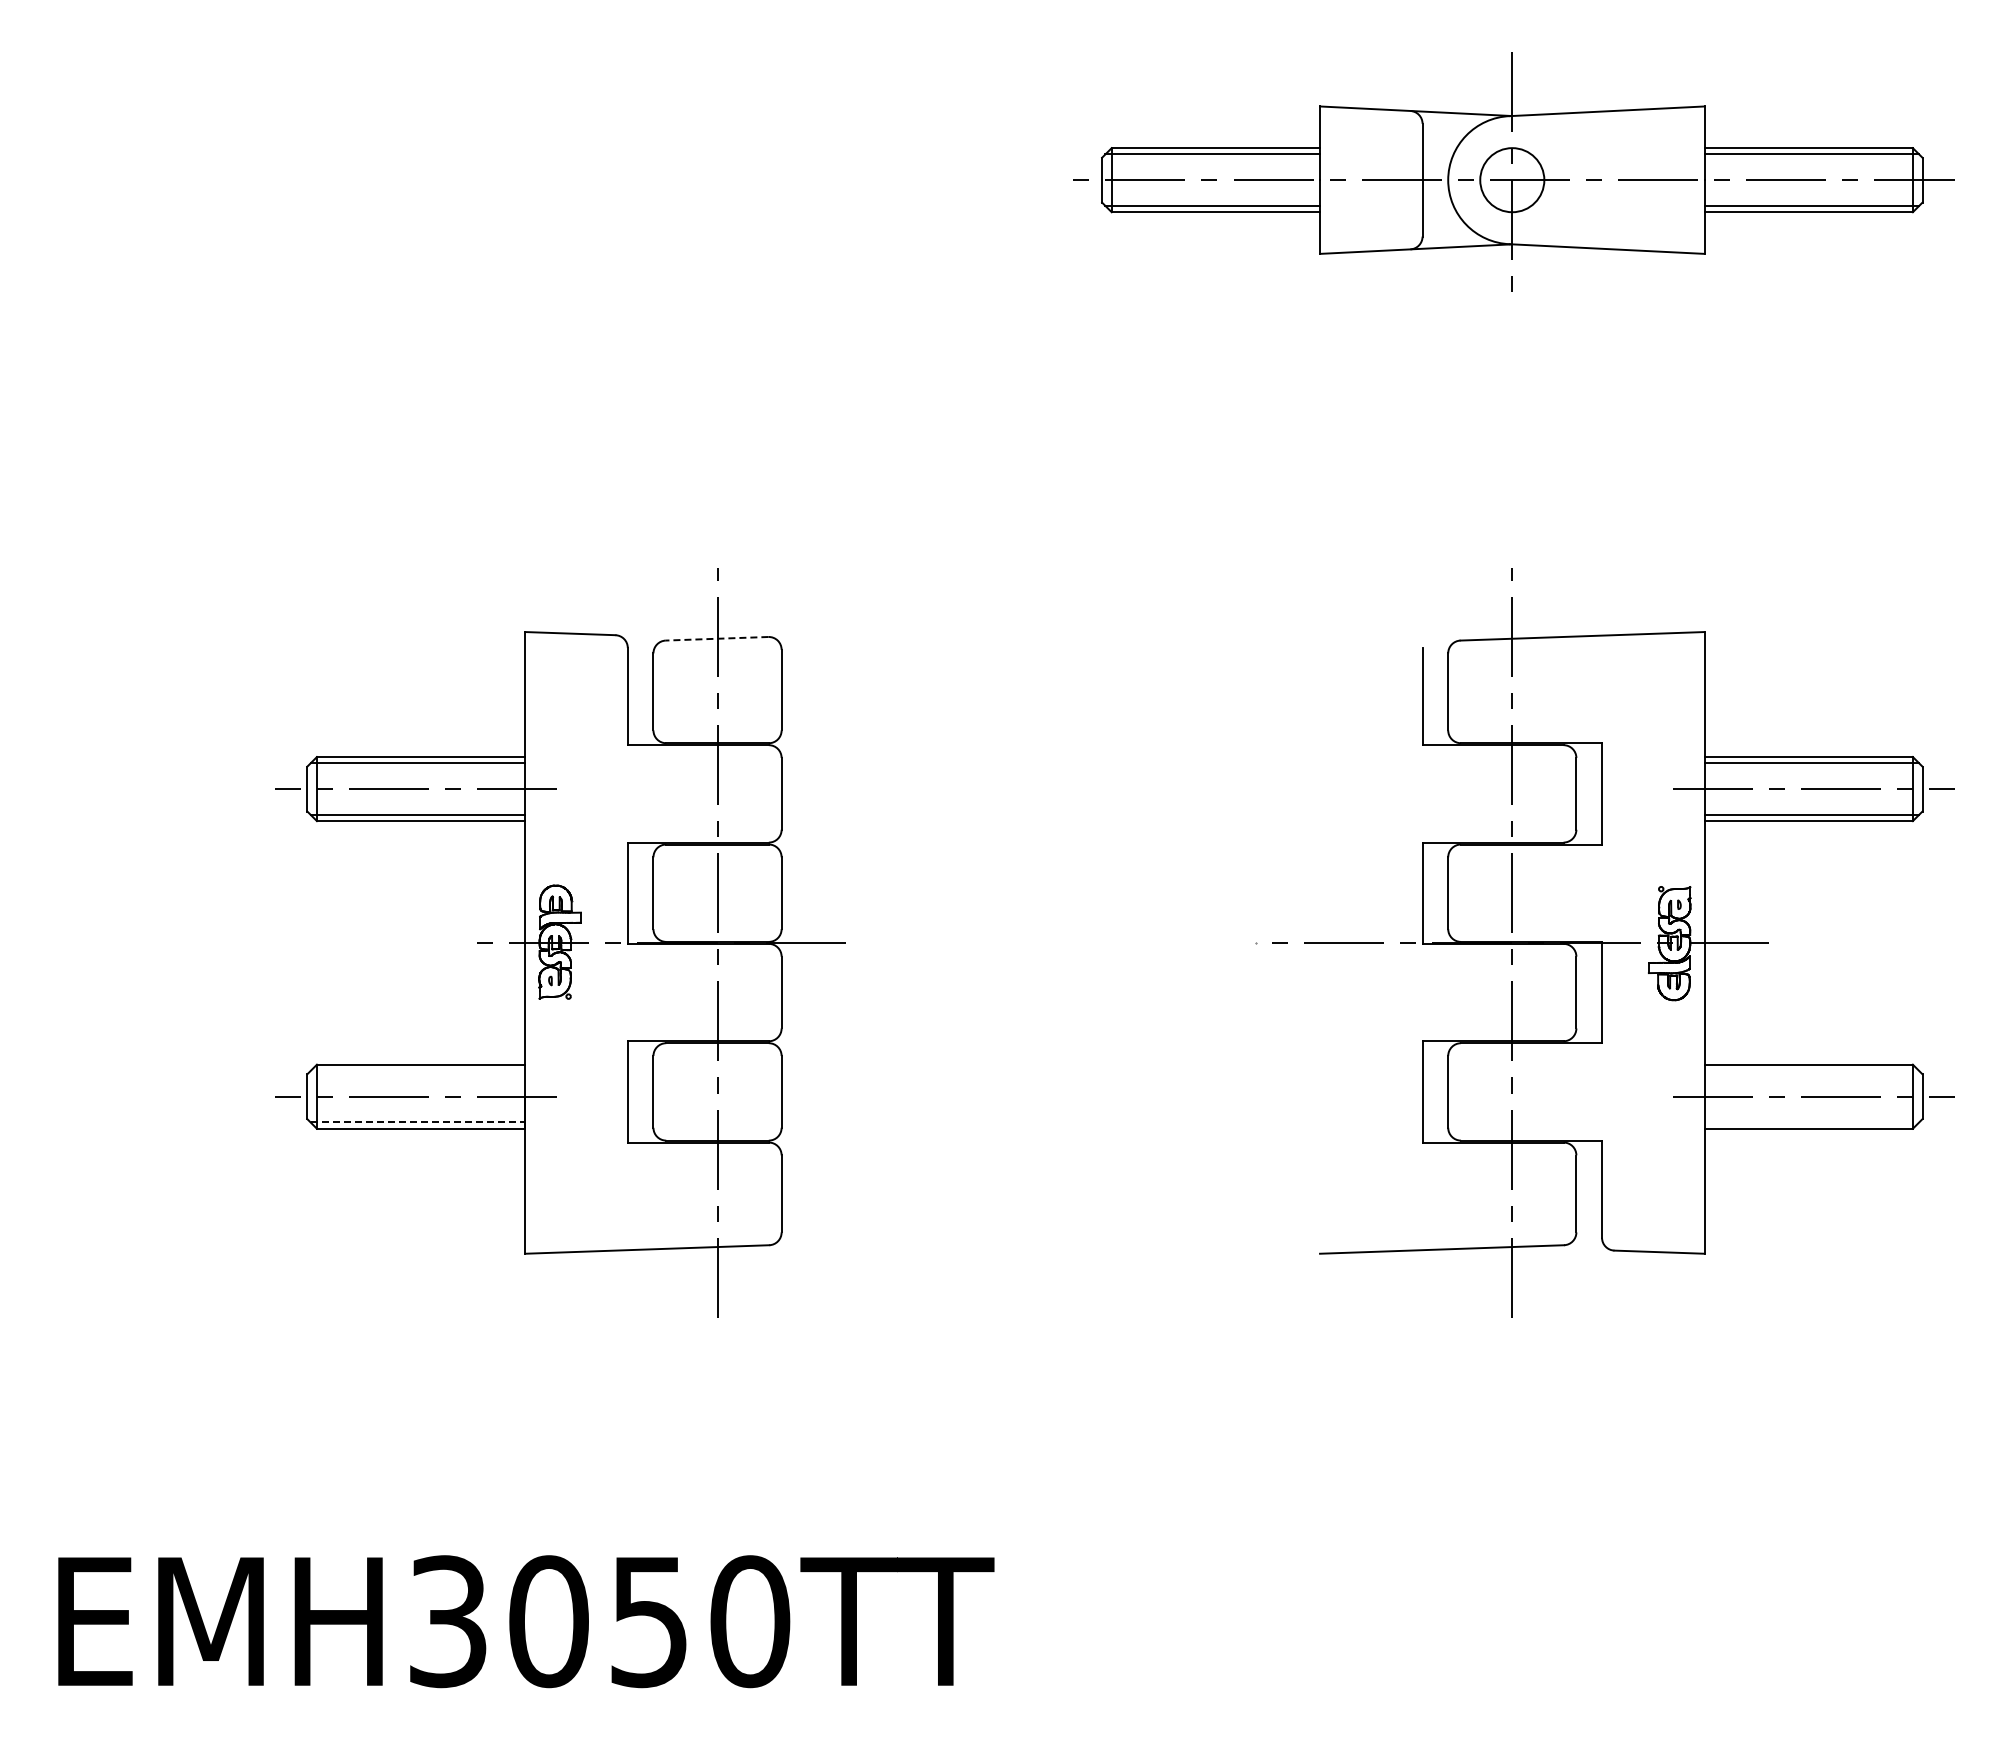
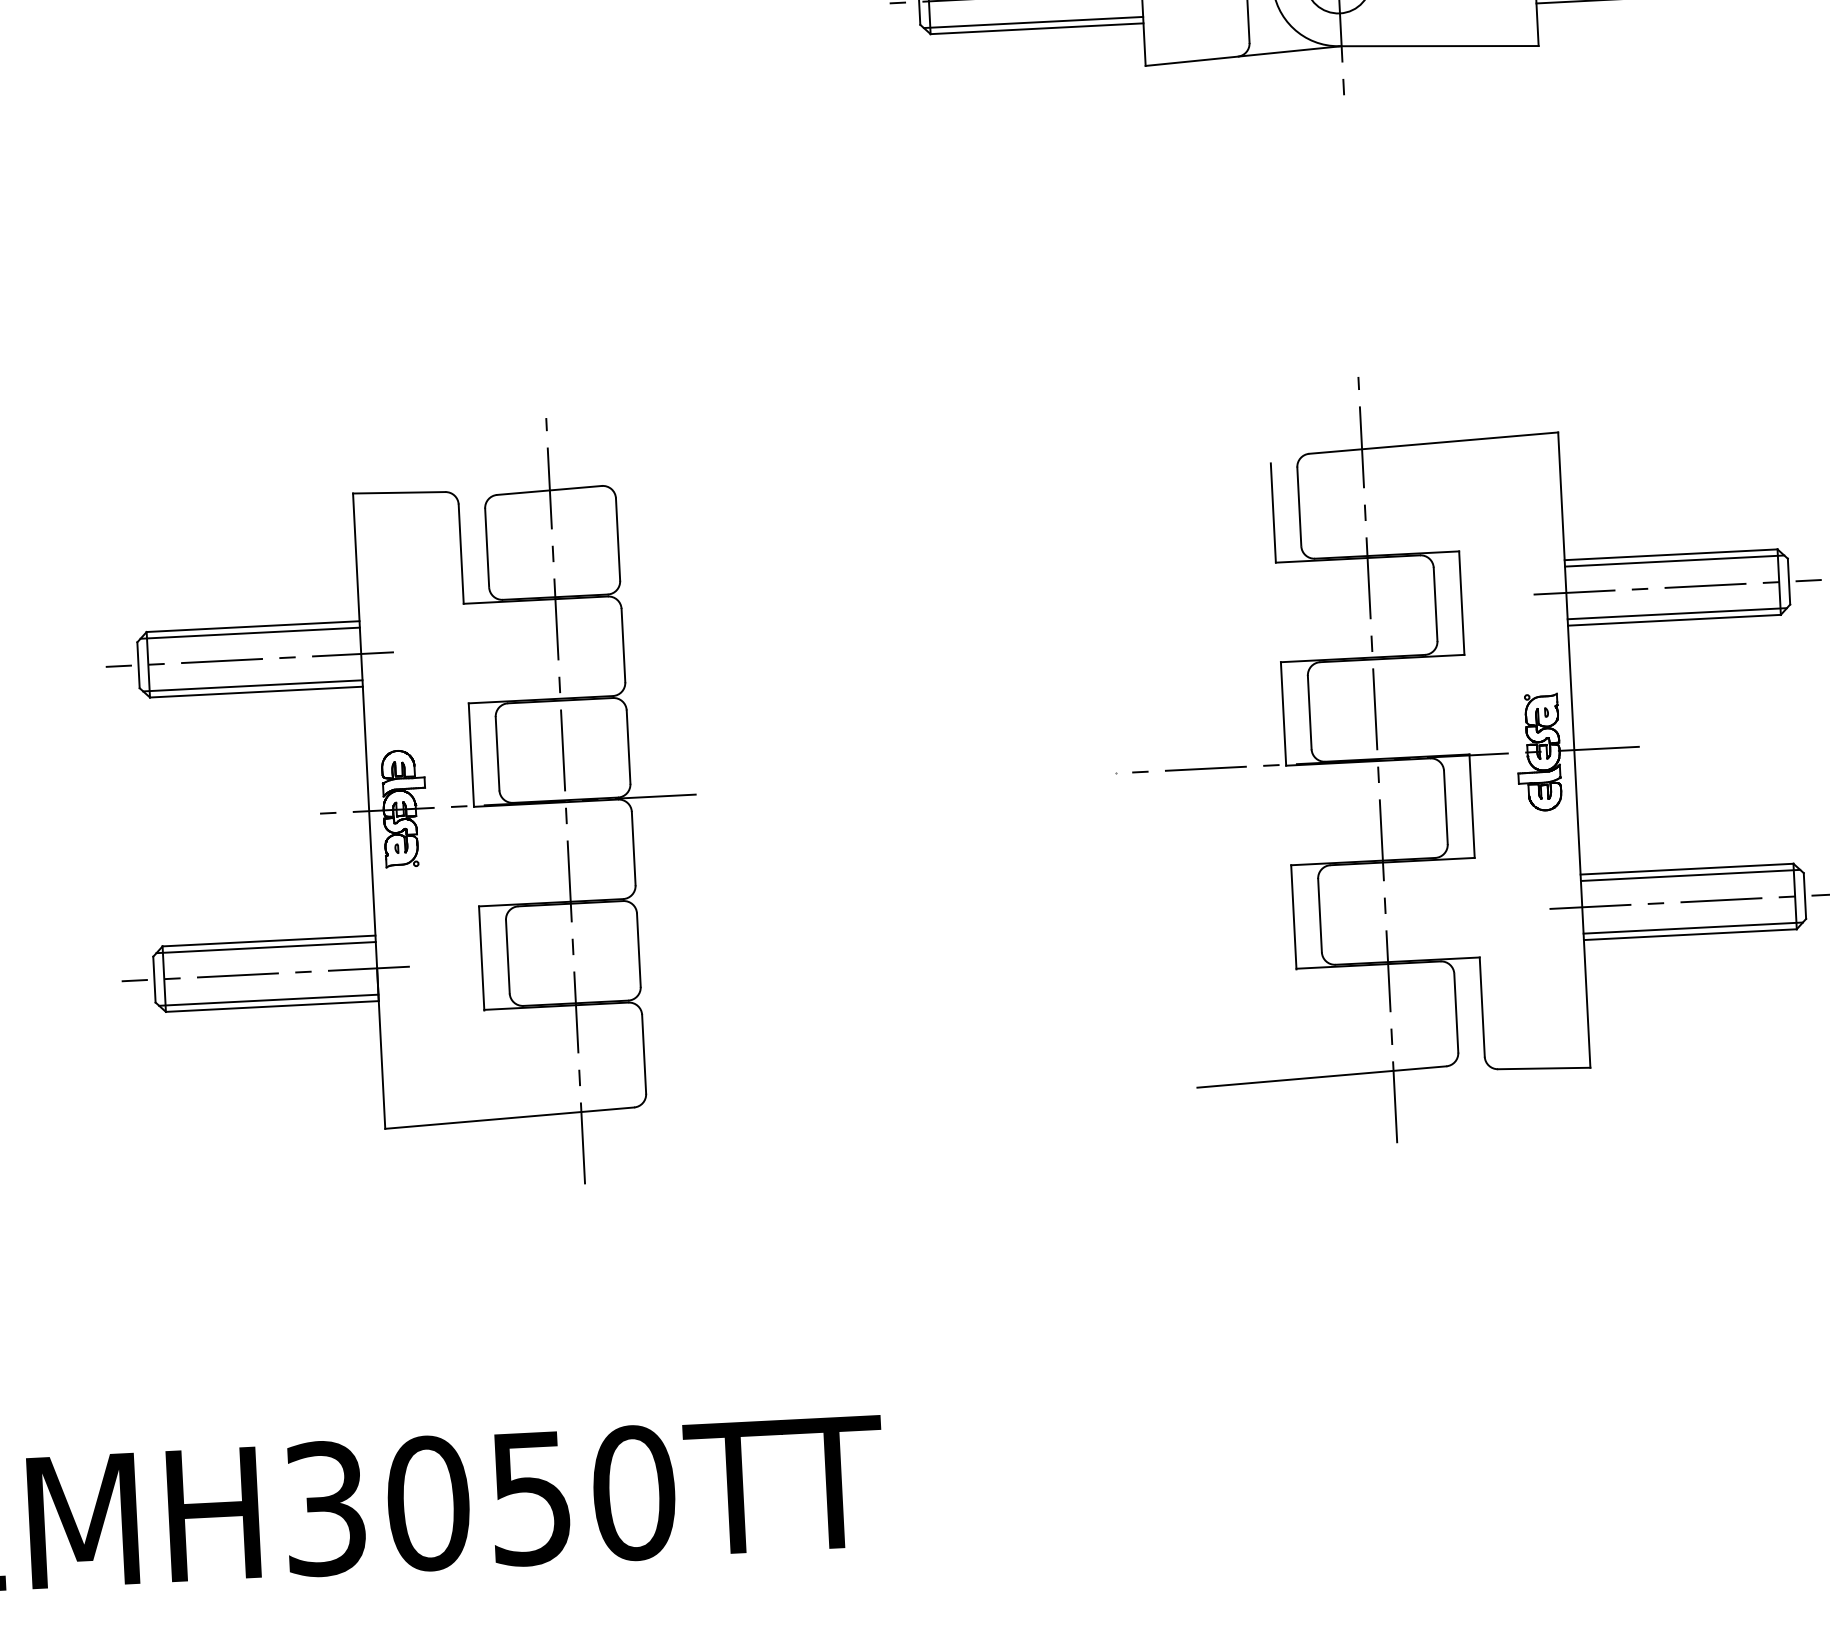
line: (716, 638) -> (548, 490), dashed -> solid
line: (417, 1070) -> (265, 947), added
line: (1811, 1070) -> (1690, 874), added
line: (418, 1122) -> (269, 1000), dashed -> solid
line: (1811, 1122) -> (1692, 928), added

